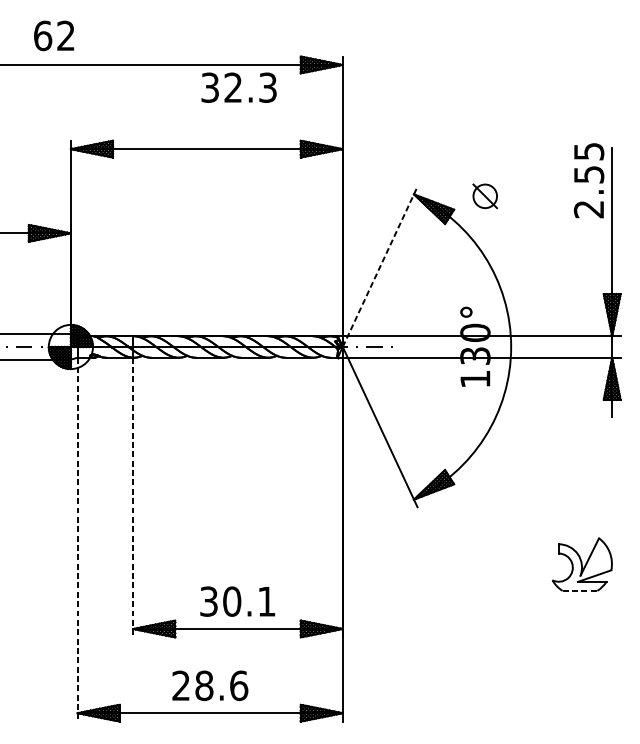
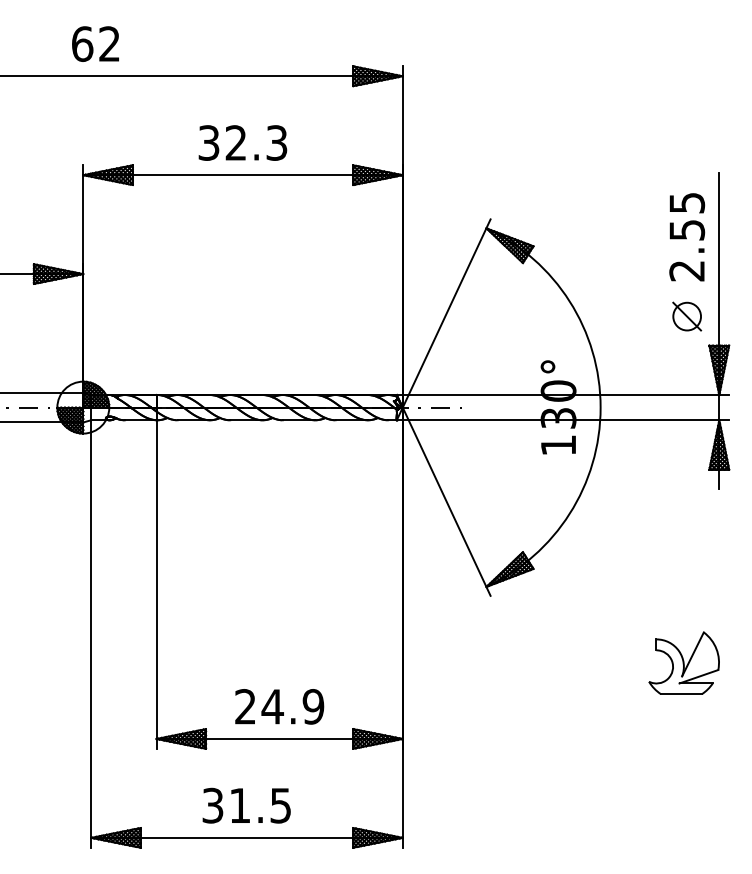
text: (54, 35) -> (95, 43), moved
text: (238, 87) -> (242, 142), moved
text: (589, 180) -> (687, 237), moved
part: (485, 196) -> (687, 316), moved
line: (380, 266) -> (446, 313), dashed -> solid
line: (133, 498) -> (156, 585), dashed -> solid
line: (77, 540) -> (91, 634), dashed -> solid
line: (580, 591) -> (681, 694), dashed -> solid
text: (237, 601) -> (279, 706), 30.1 -> 24.9
text: (209, 685) -> (246, 805), 28.6 -> 31.5

